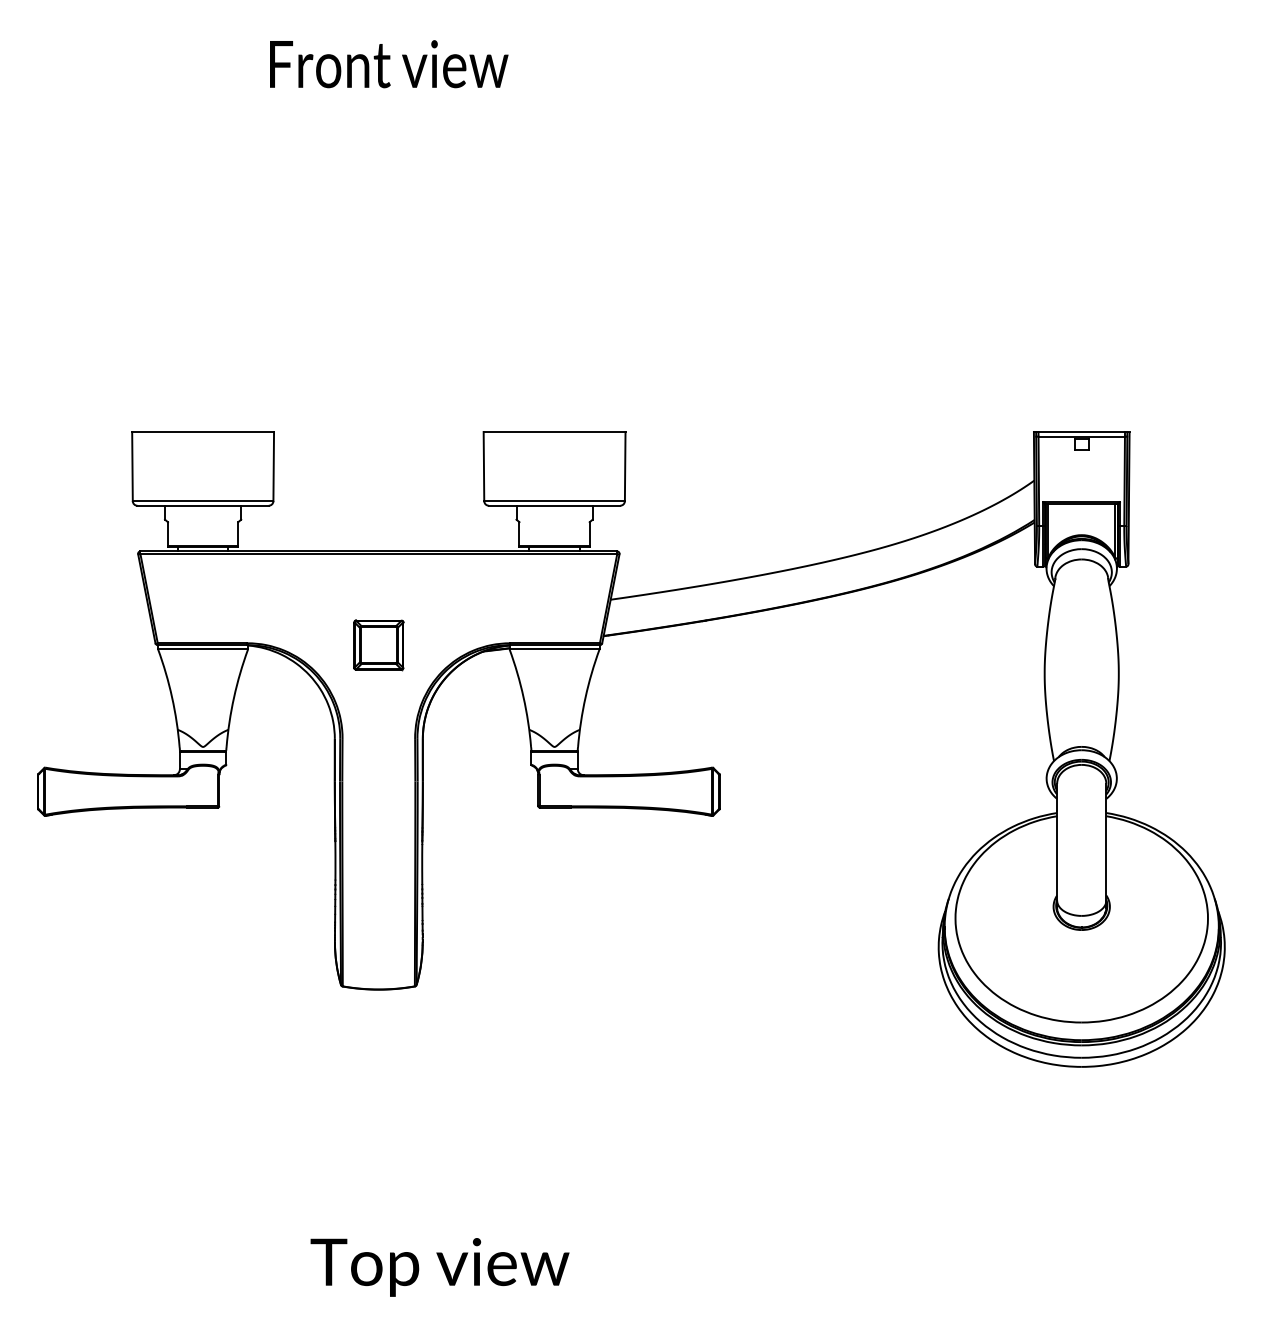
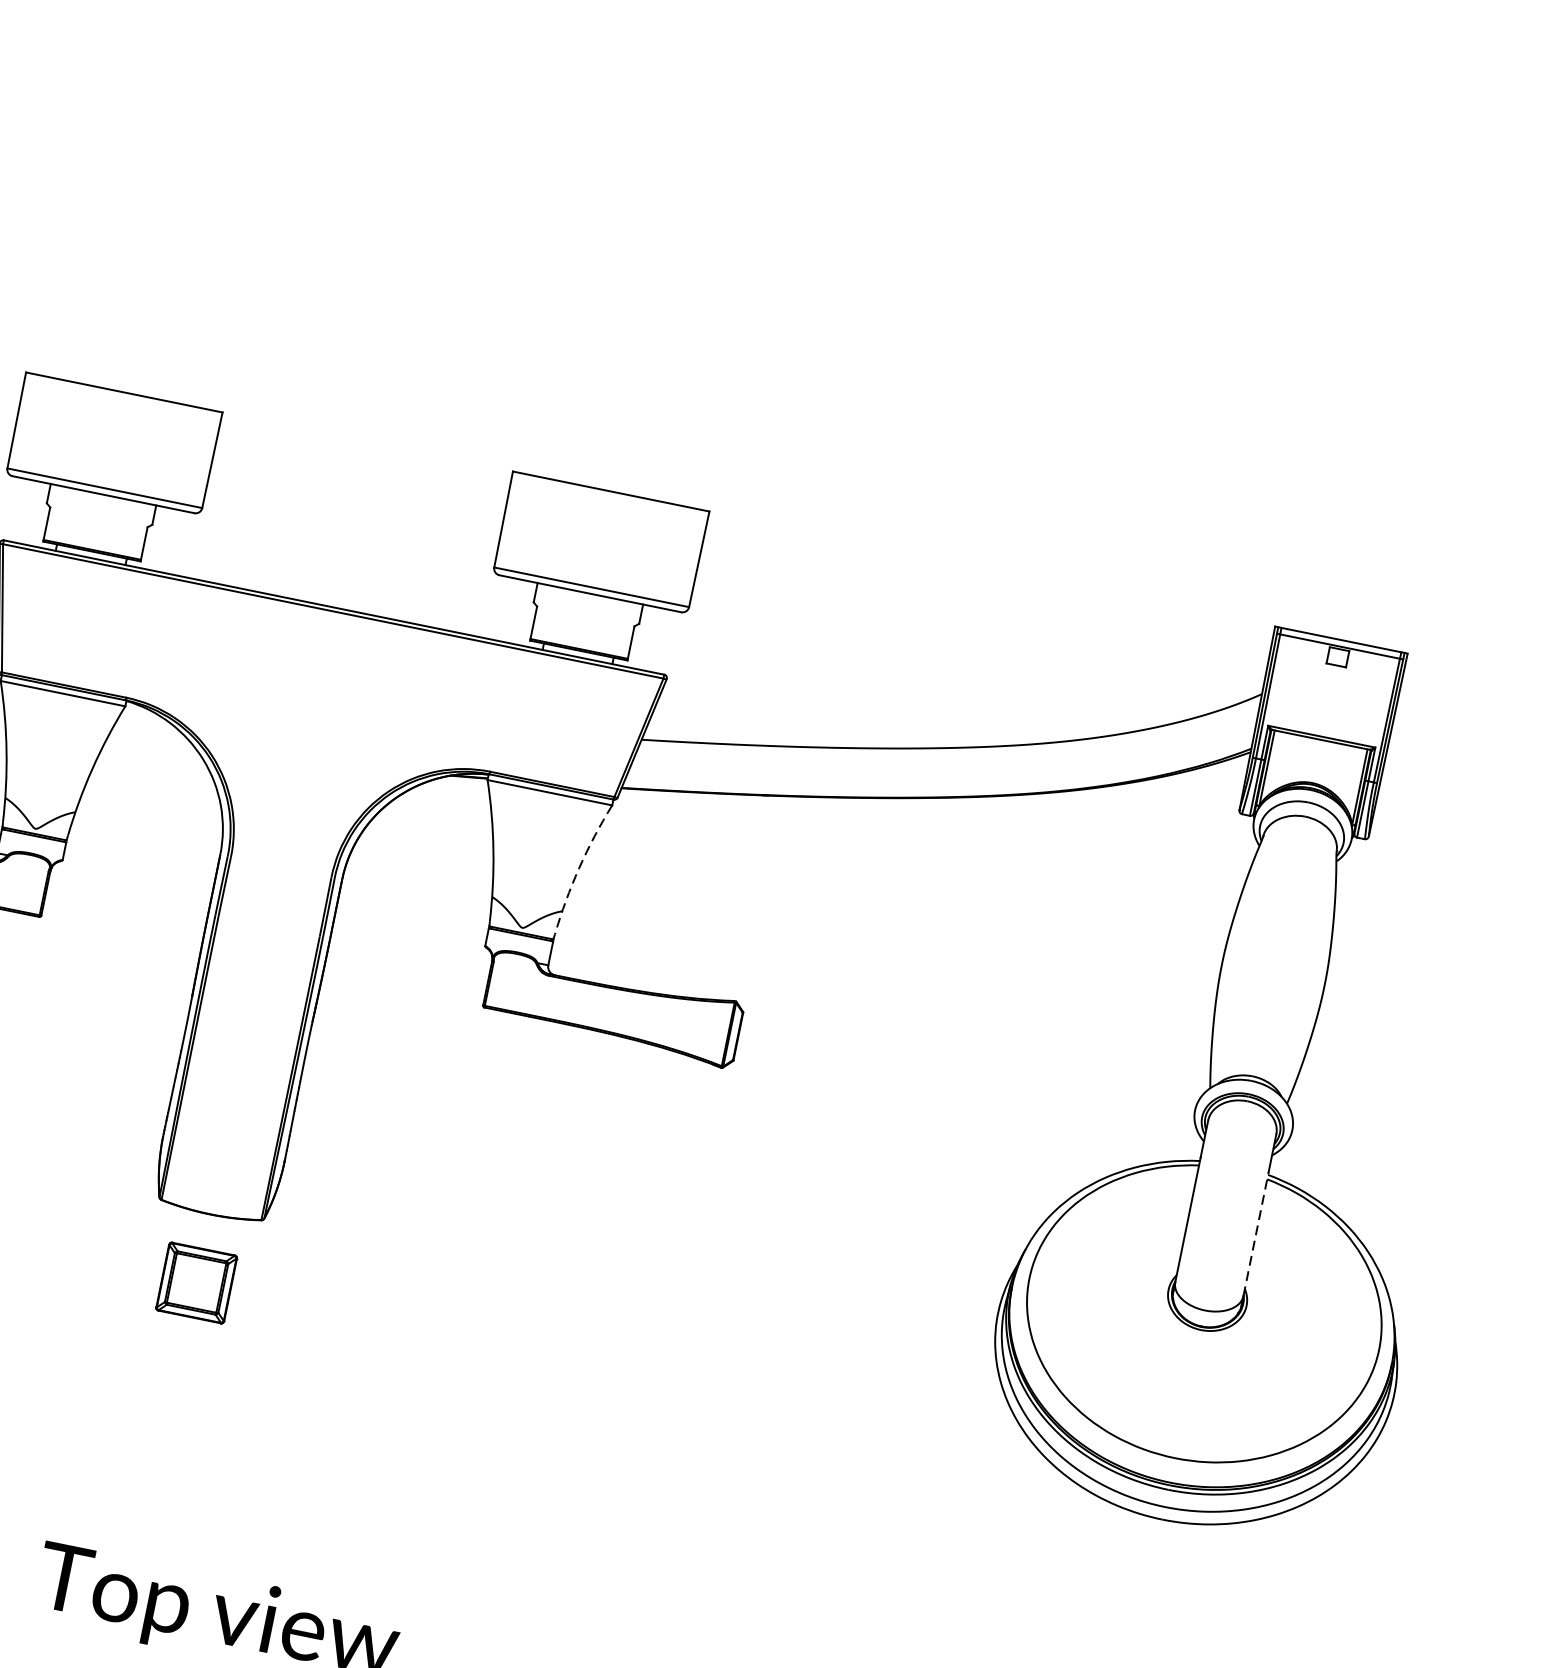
part: (378, 645) -> (196, 1283), moved
arc: (585, 697) -> (579, 868), solid -> dashed
line: (1106, 855) -> (1256, 1233), solid -> dashed

